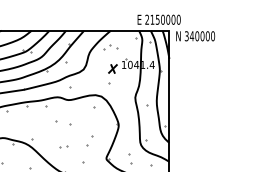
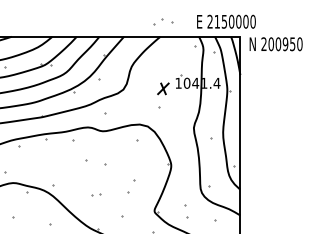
text: (196, 36) -> (277, 44), 340000 -> 200950
part: (110, 47) -> (162, 21), moved

